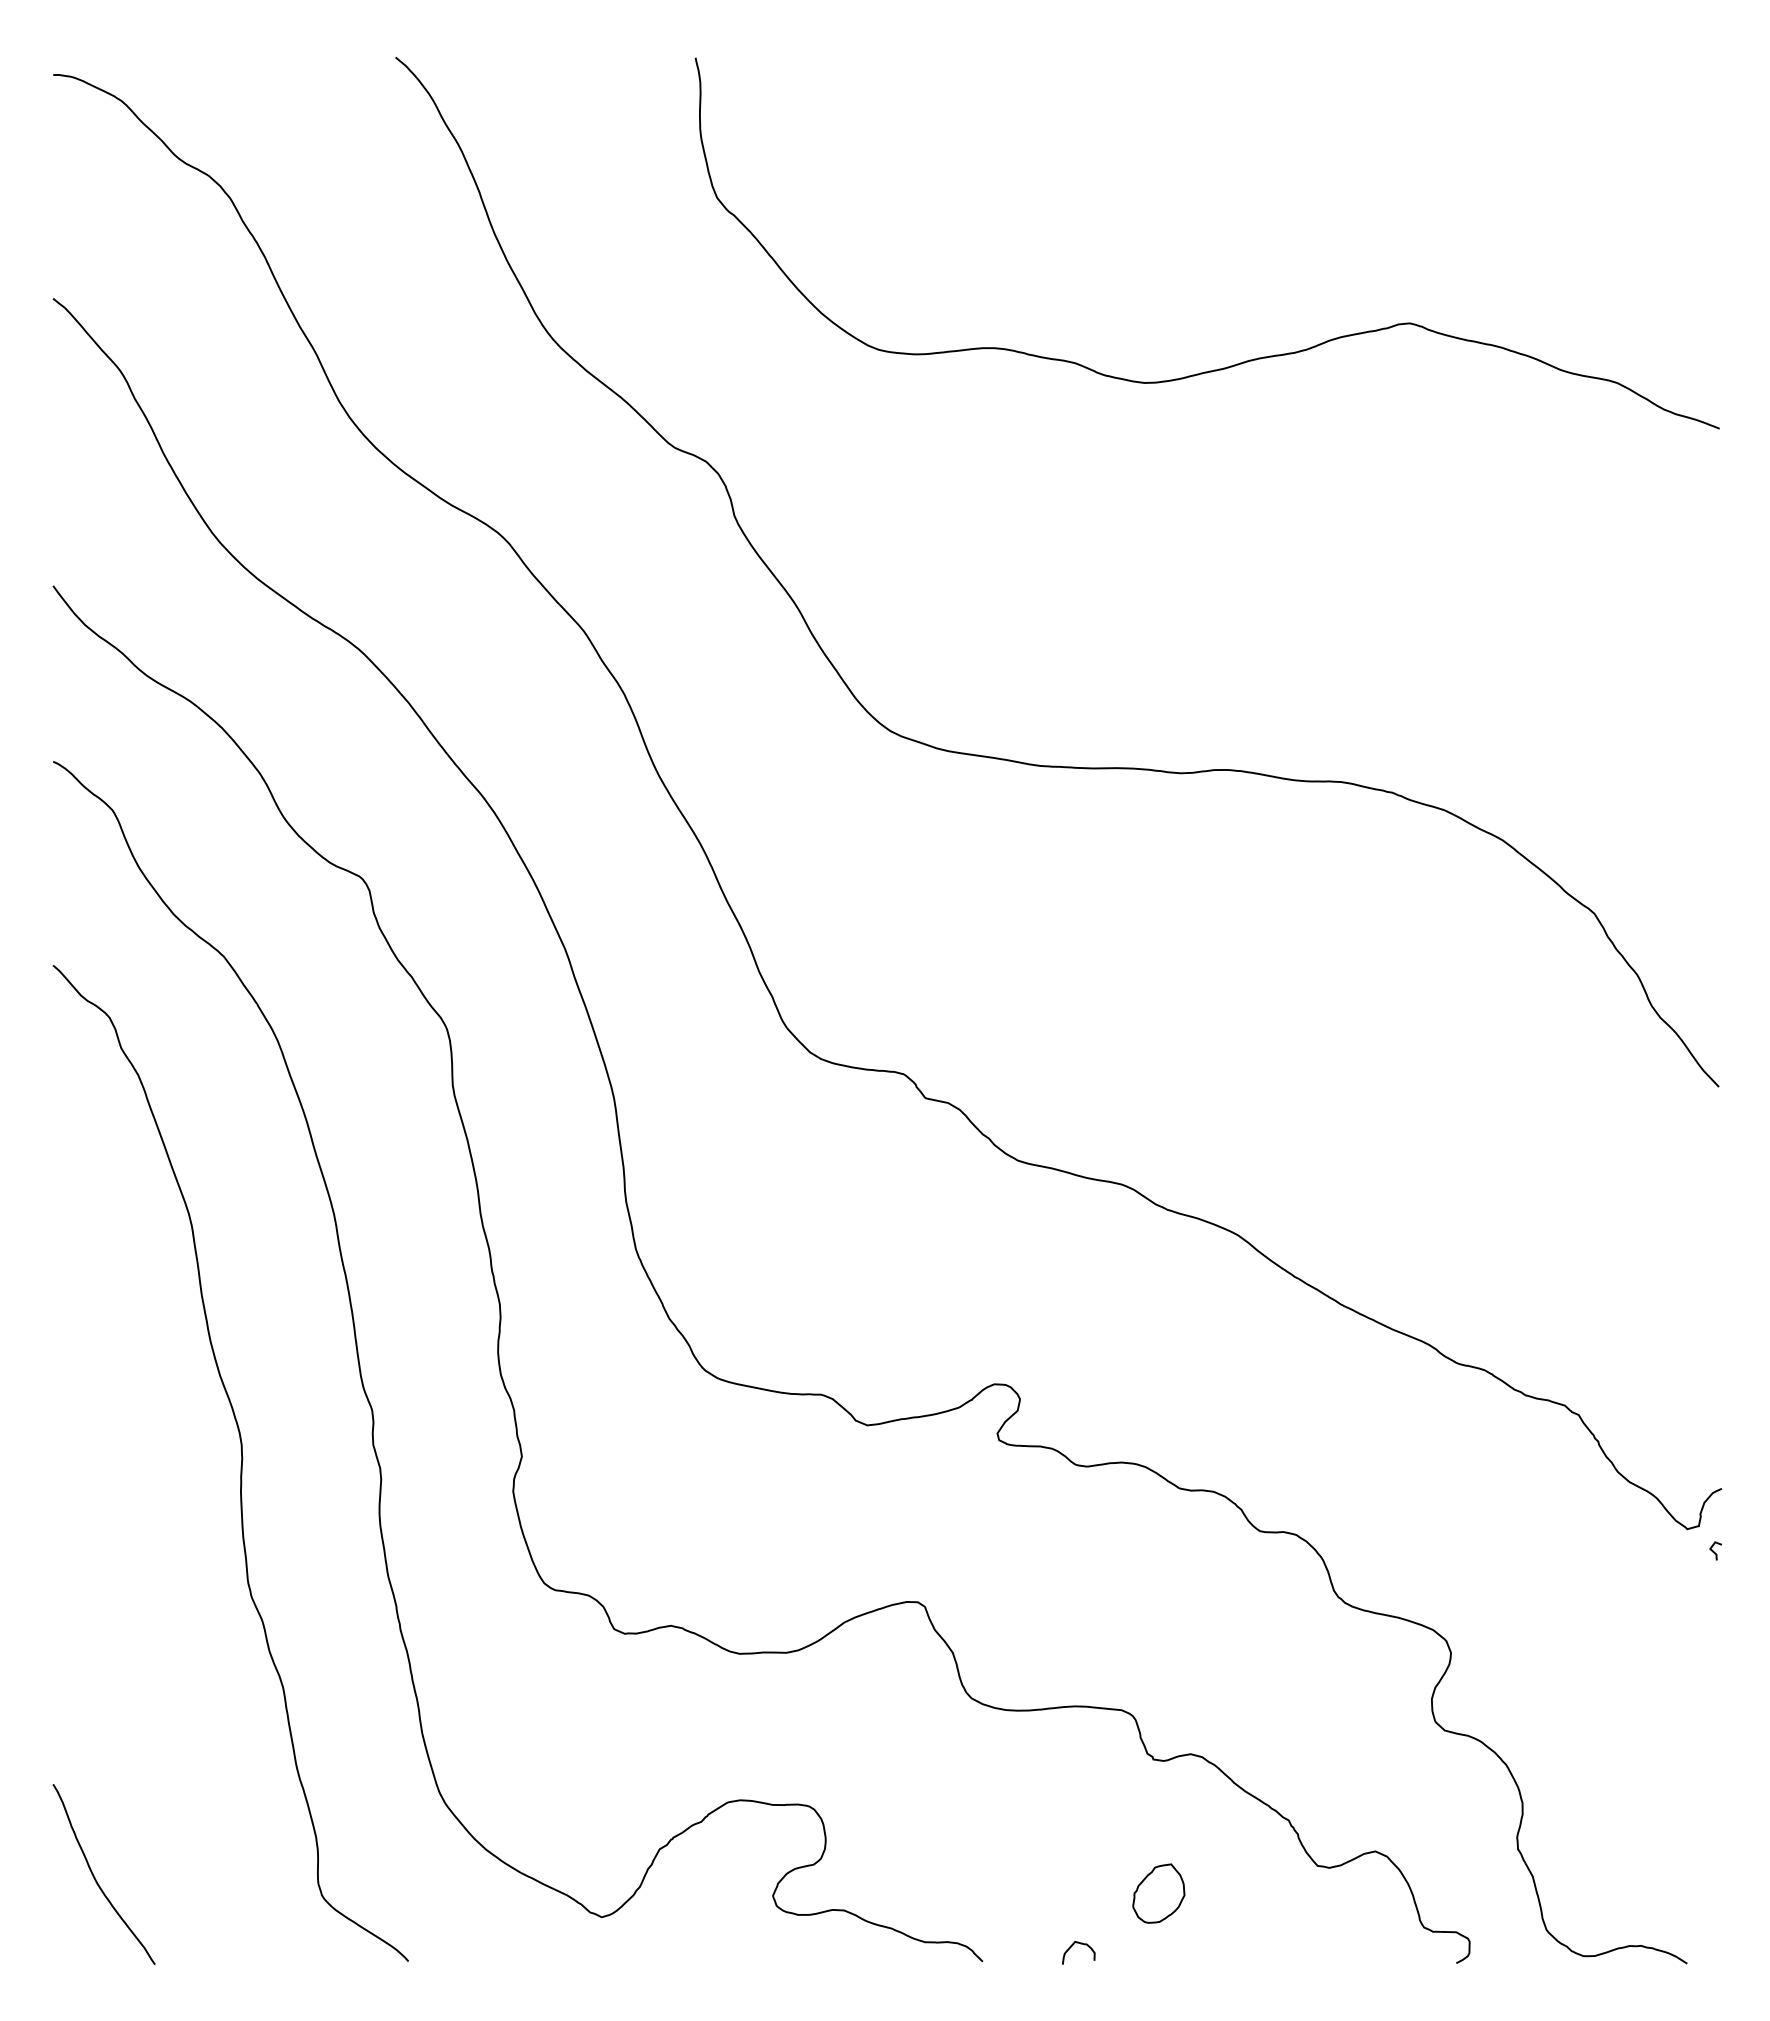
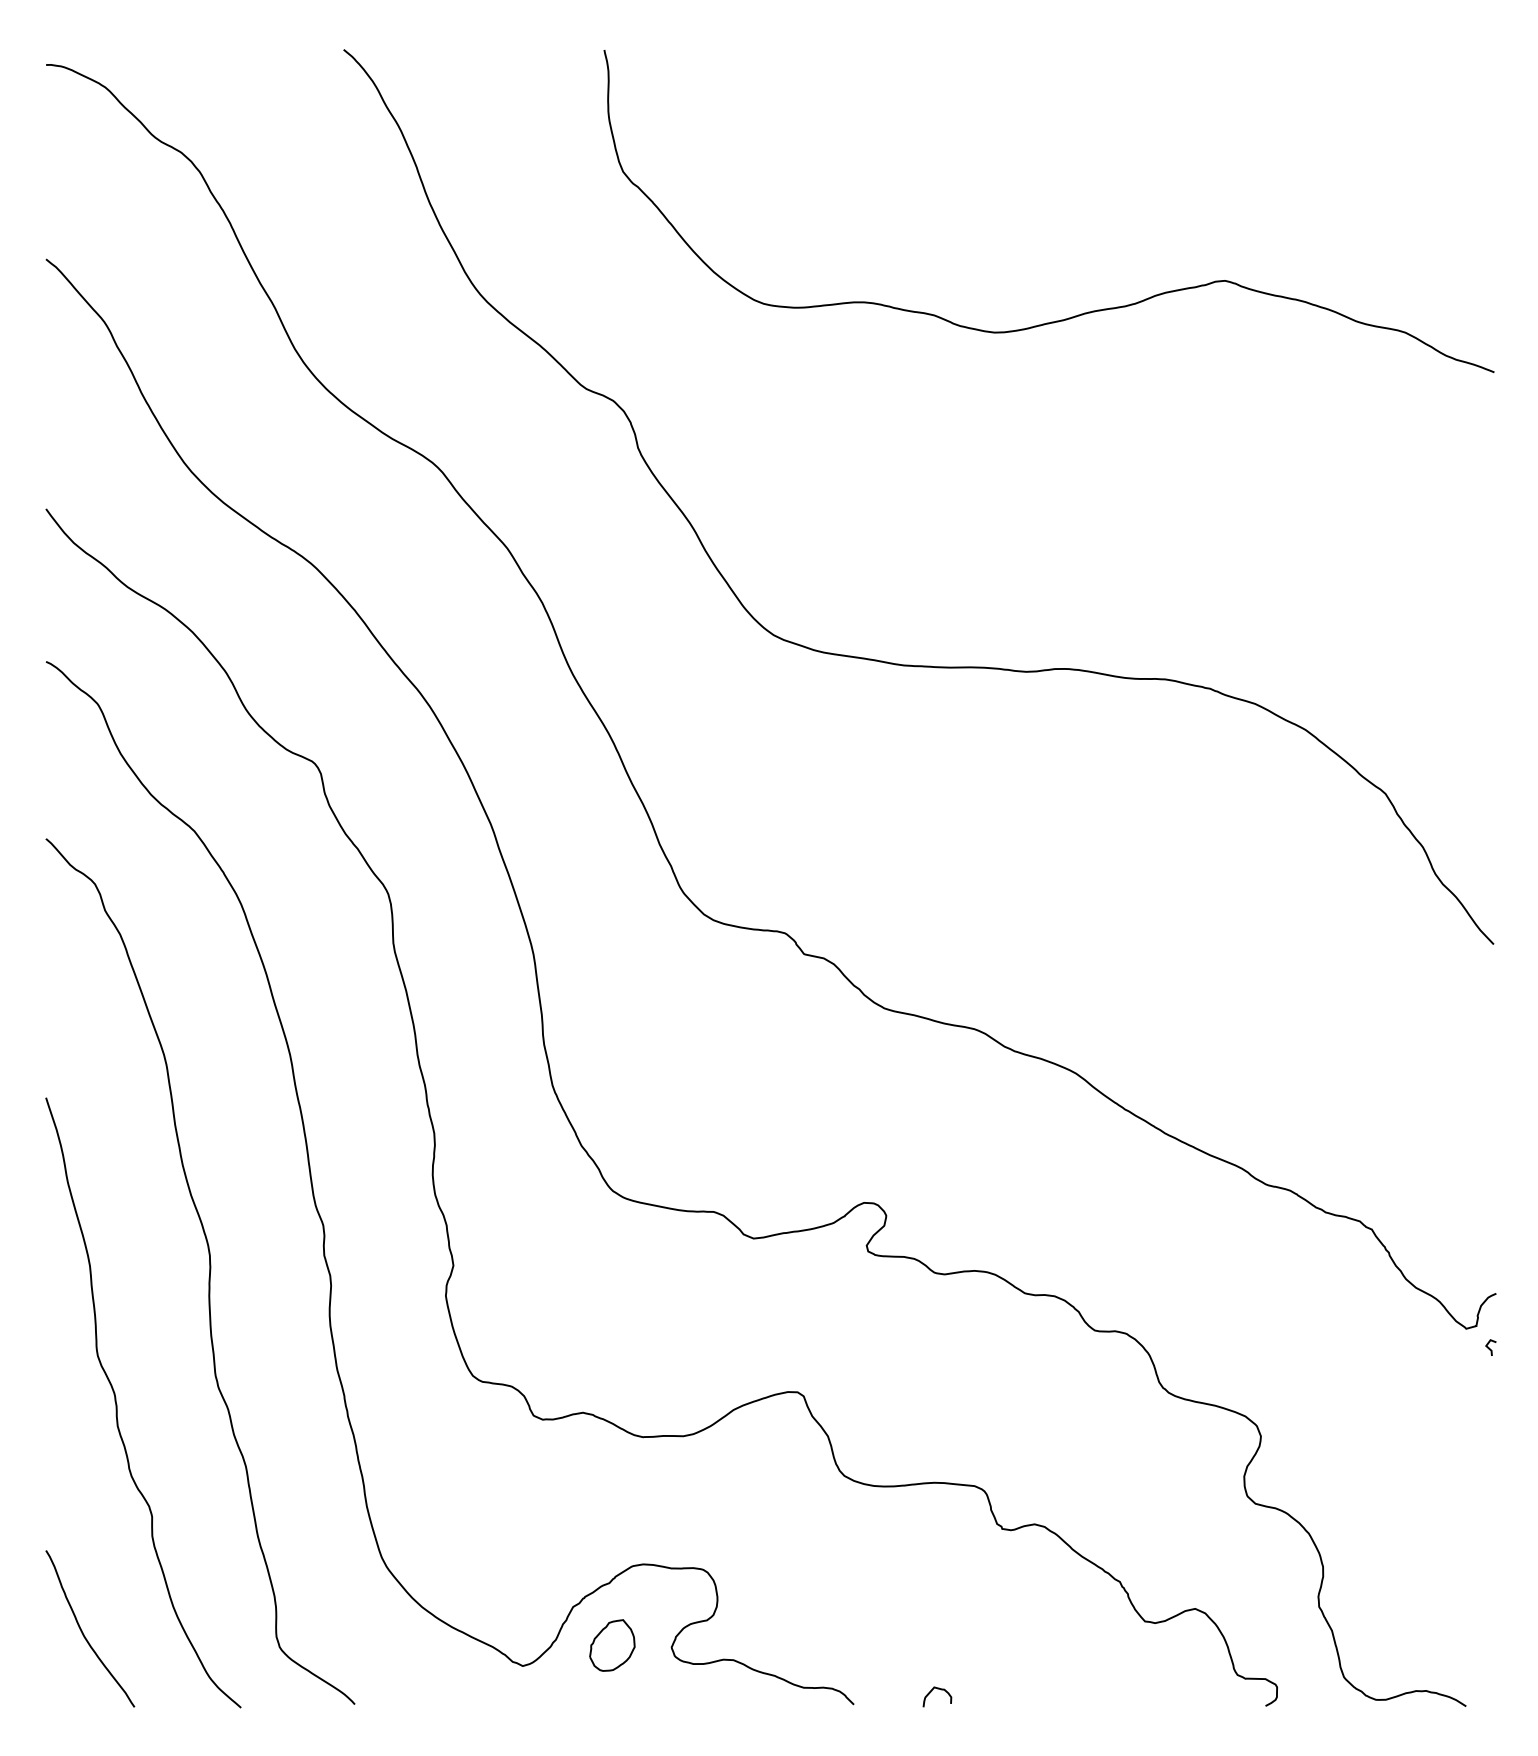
curve: (135, 1617) -> (117, 1405), added
part: (1158, 1893) -> (612, 1645), moved

